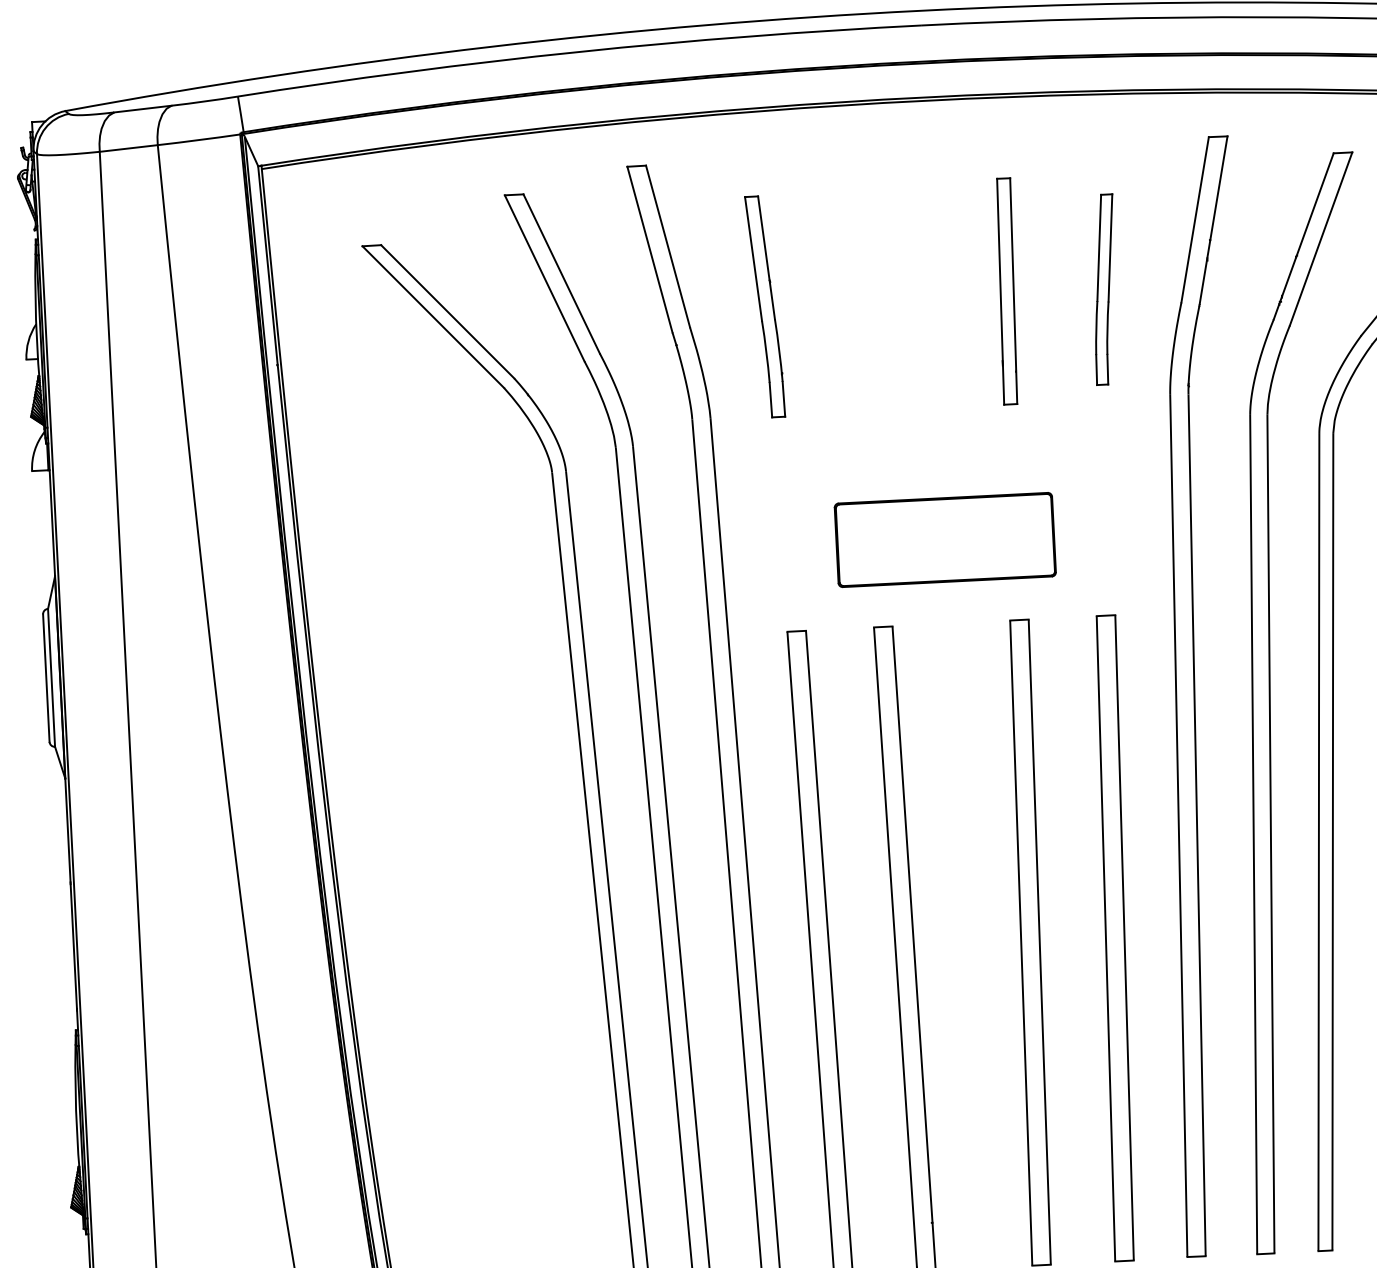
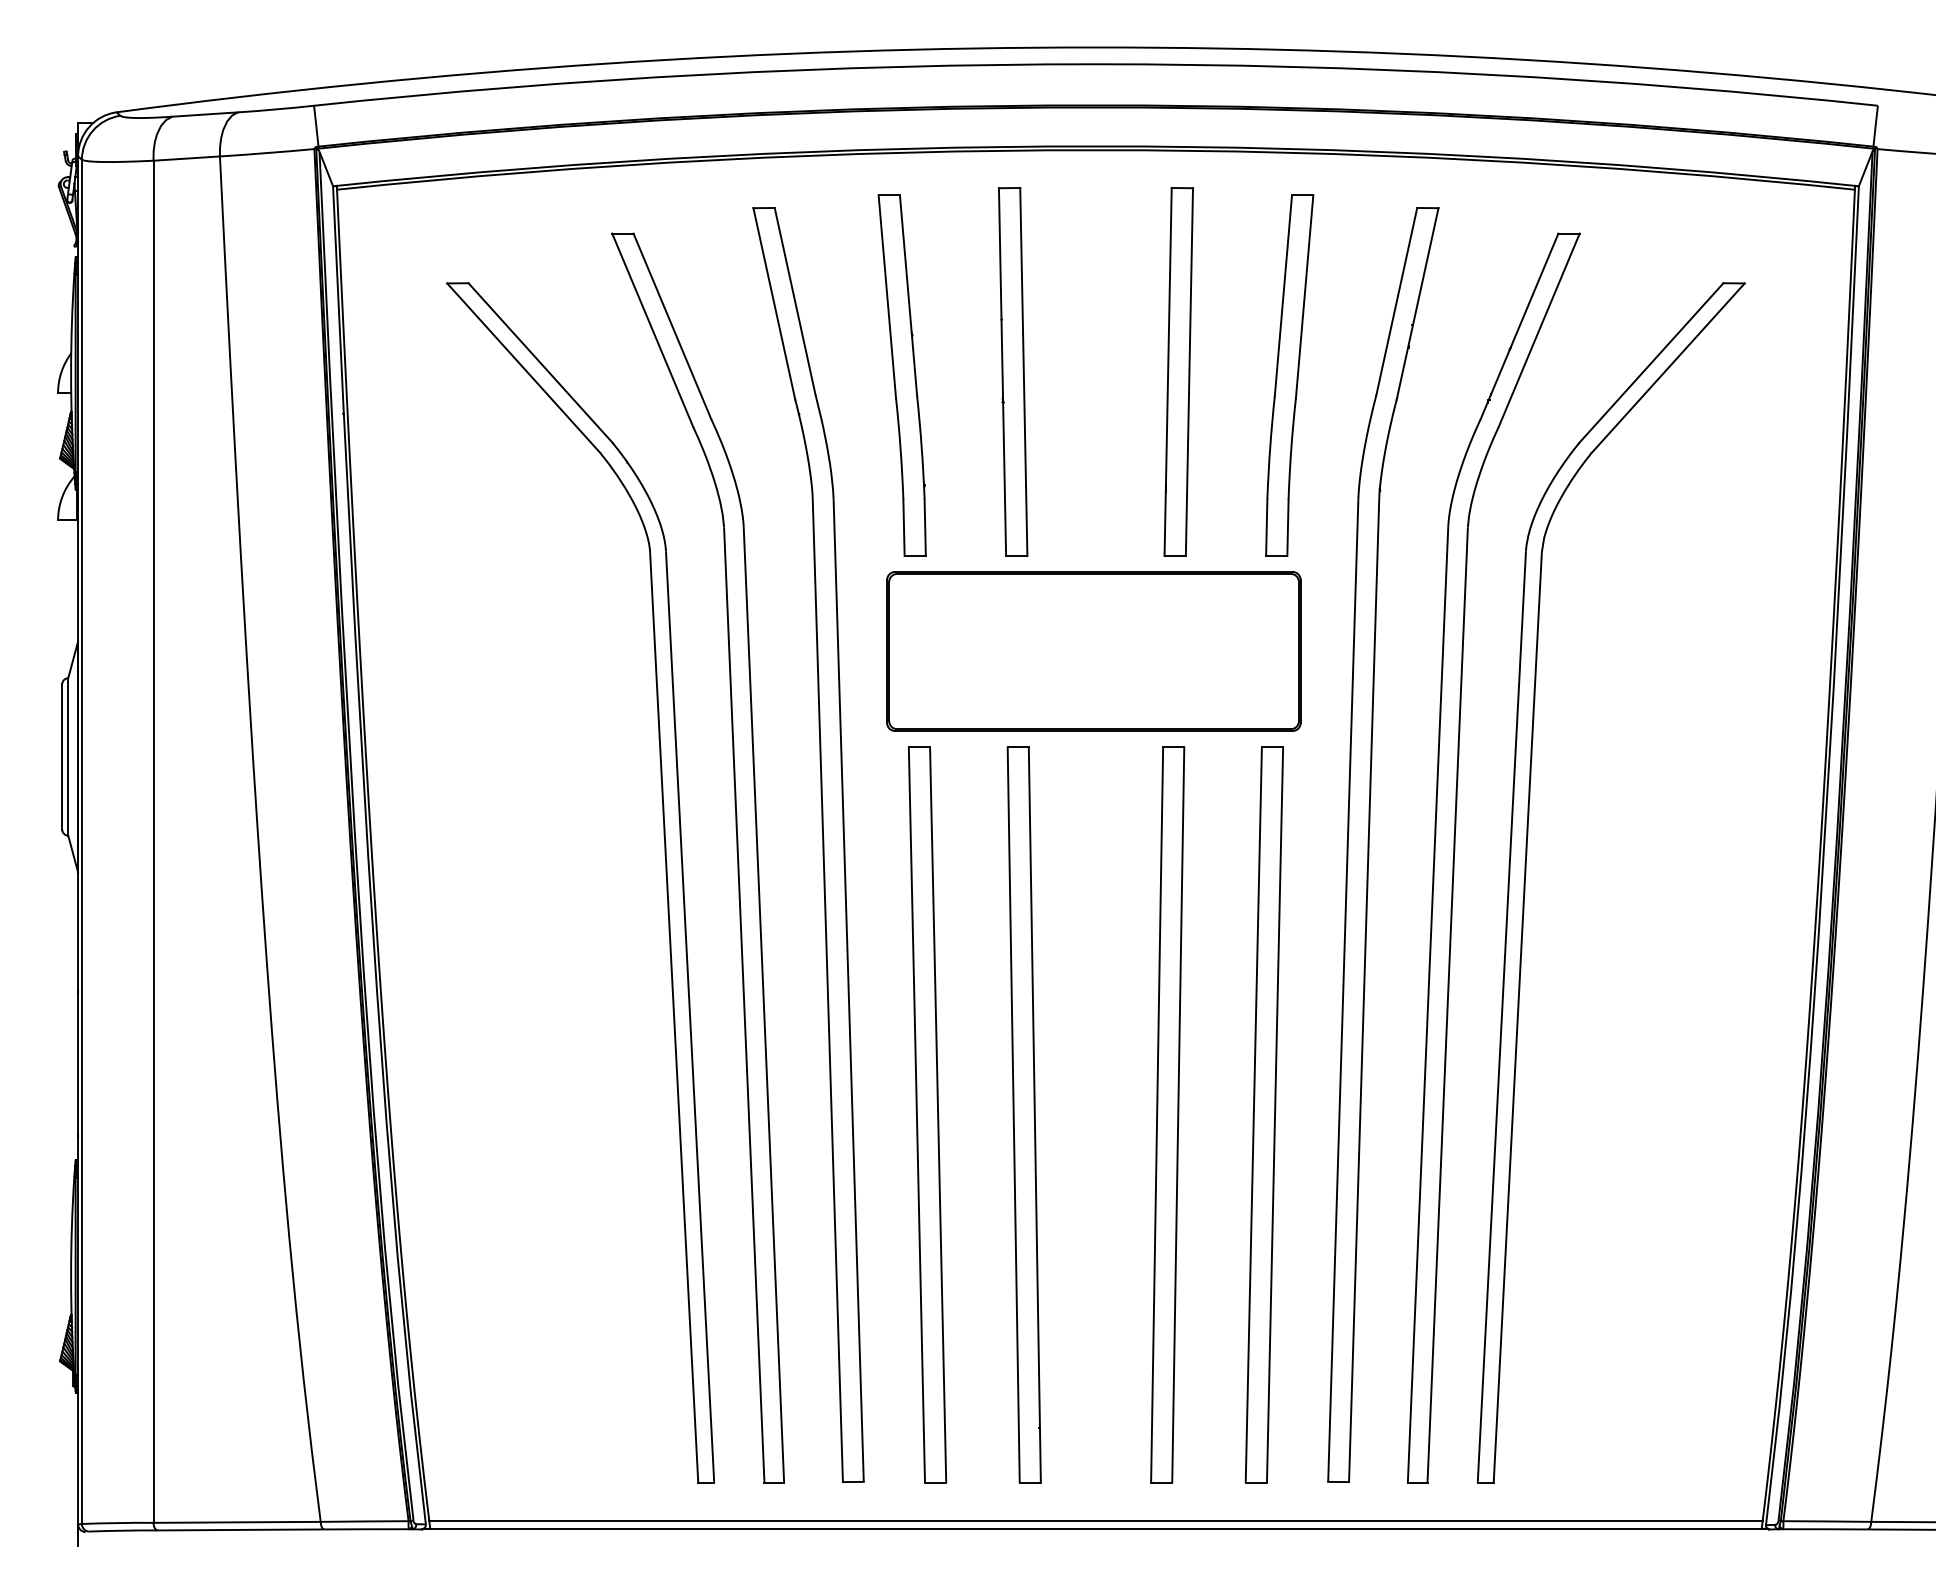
part: (1104, 289) -> (1289, 375), size x1.67
part: (1006, 290) -> (1178, 371), size x1.43
part: (862, 298) -> (1013, 371), added
part: (764, 306) -> (901, 375), size x1.43
part: (944, 540) -> (1093, 651), size x1.67

